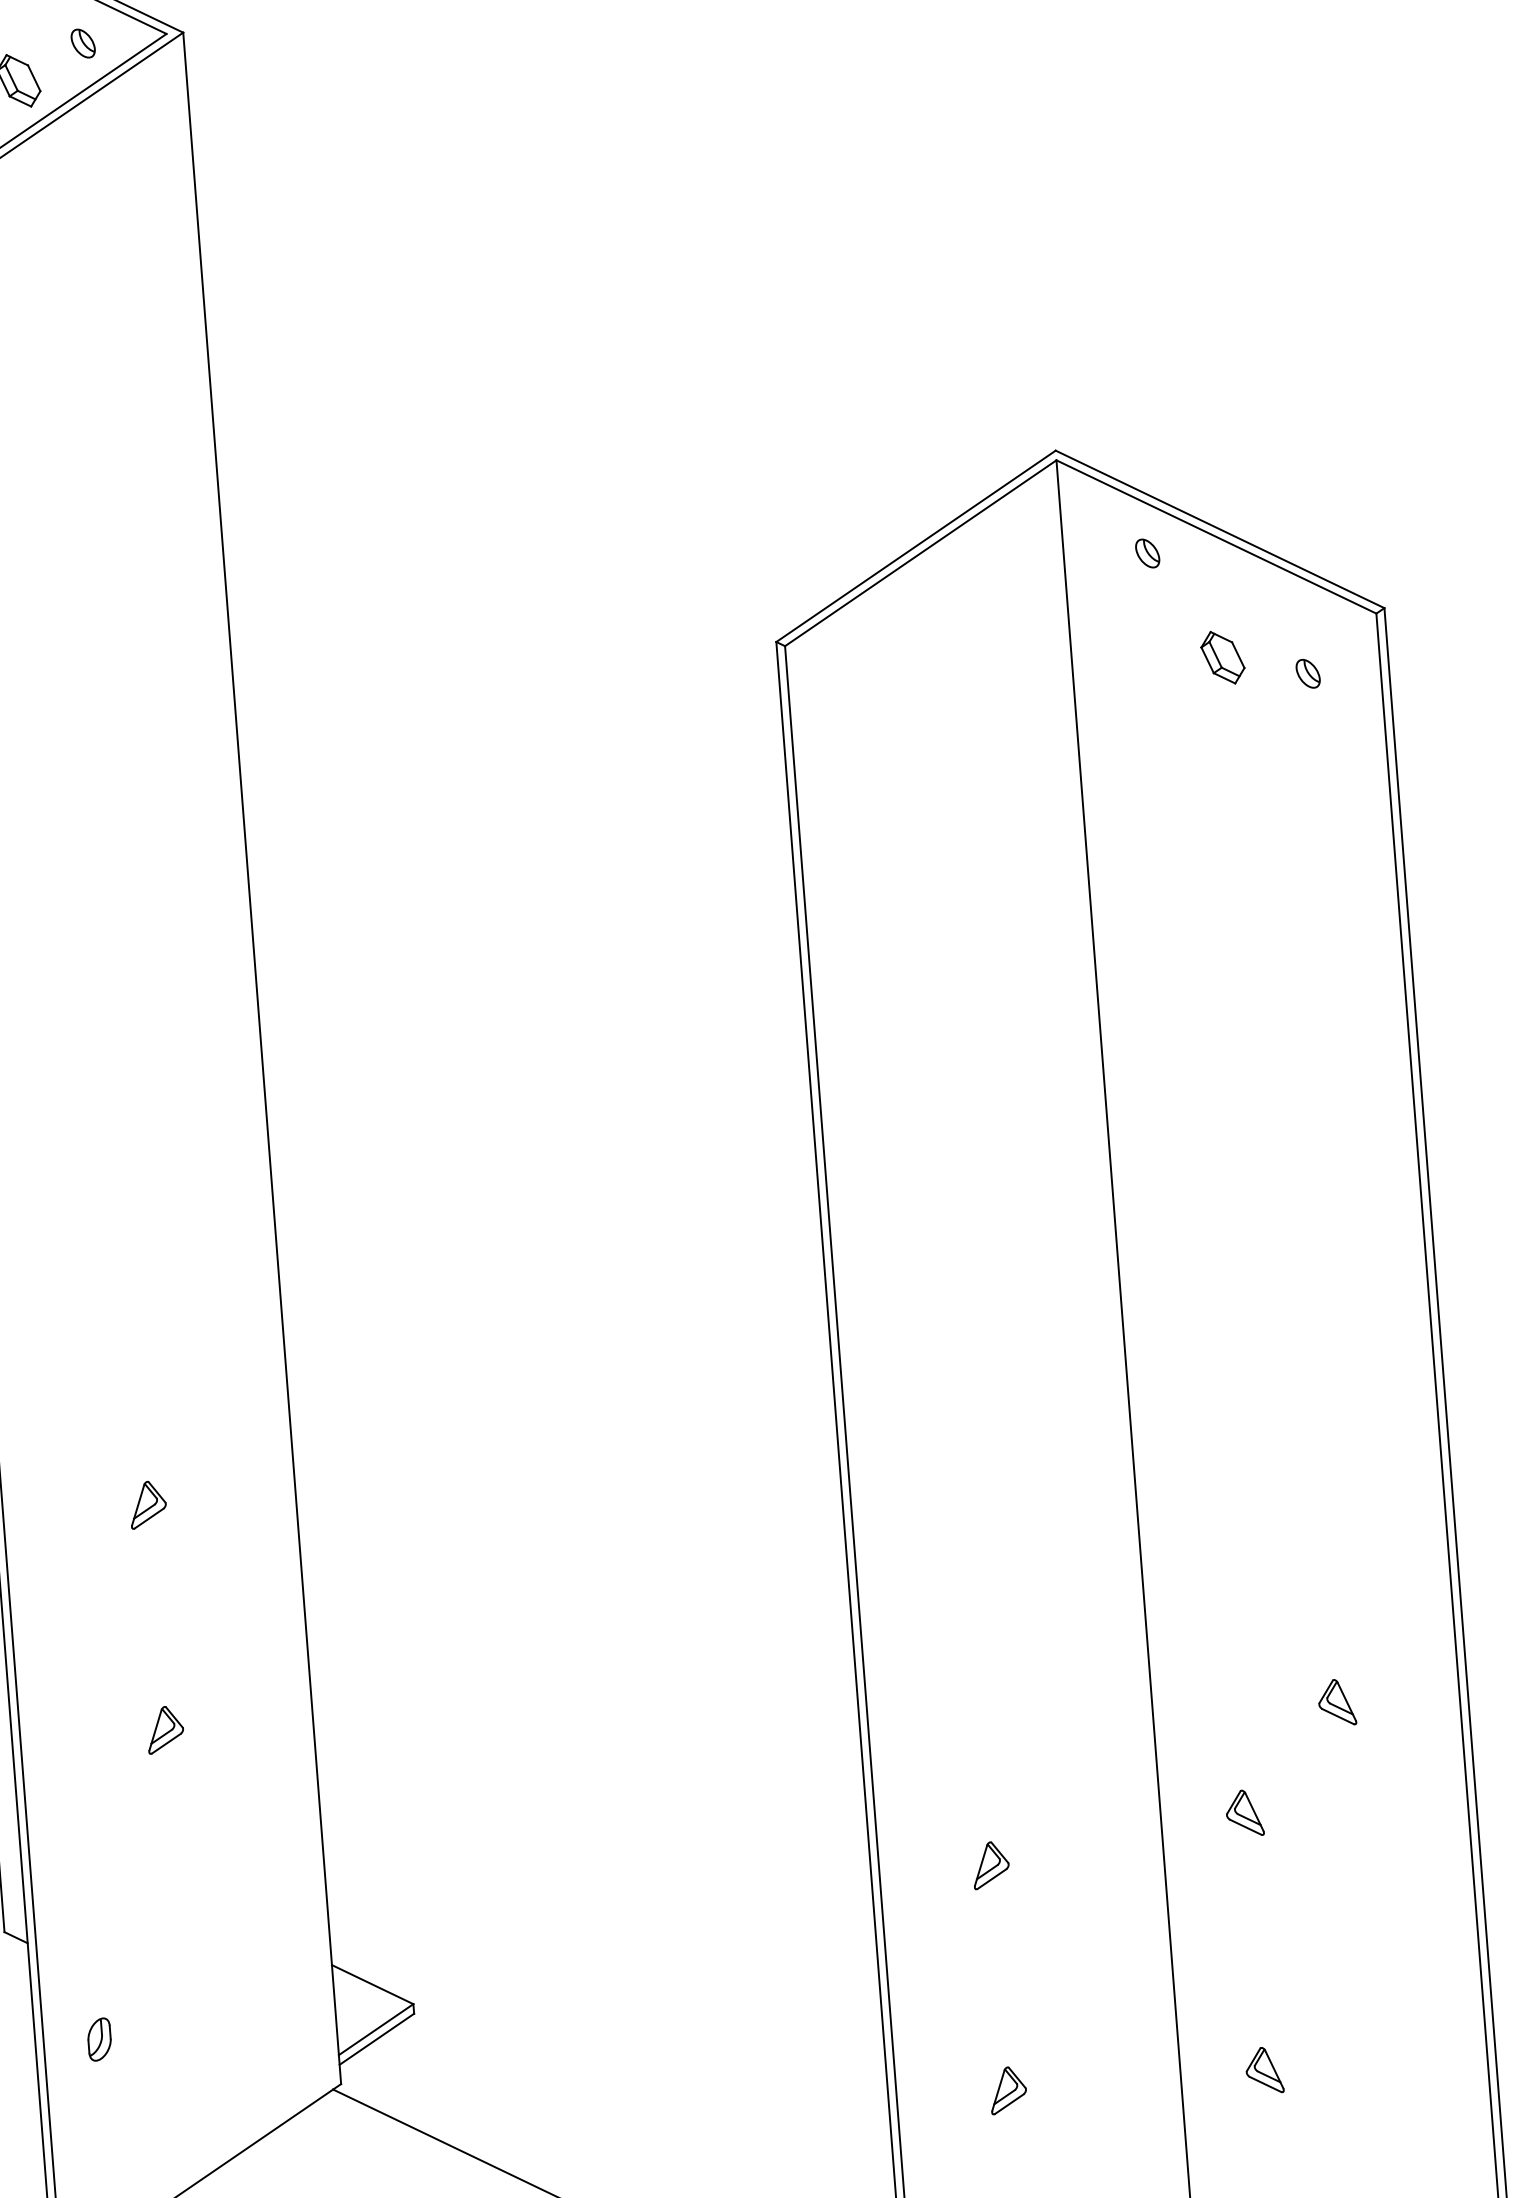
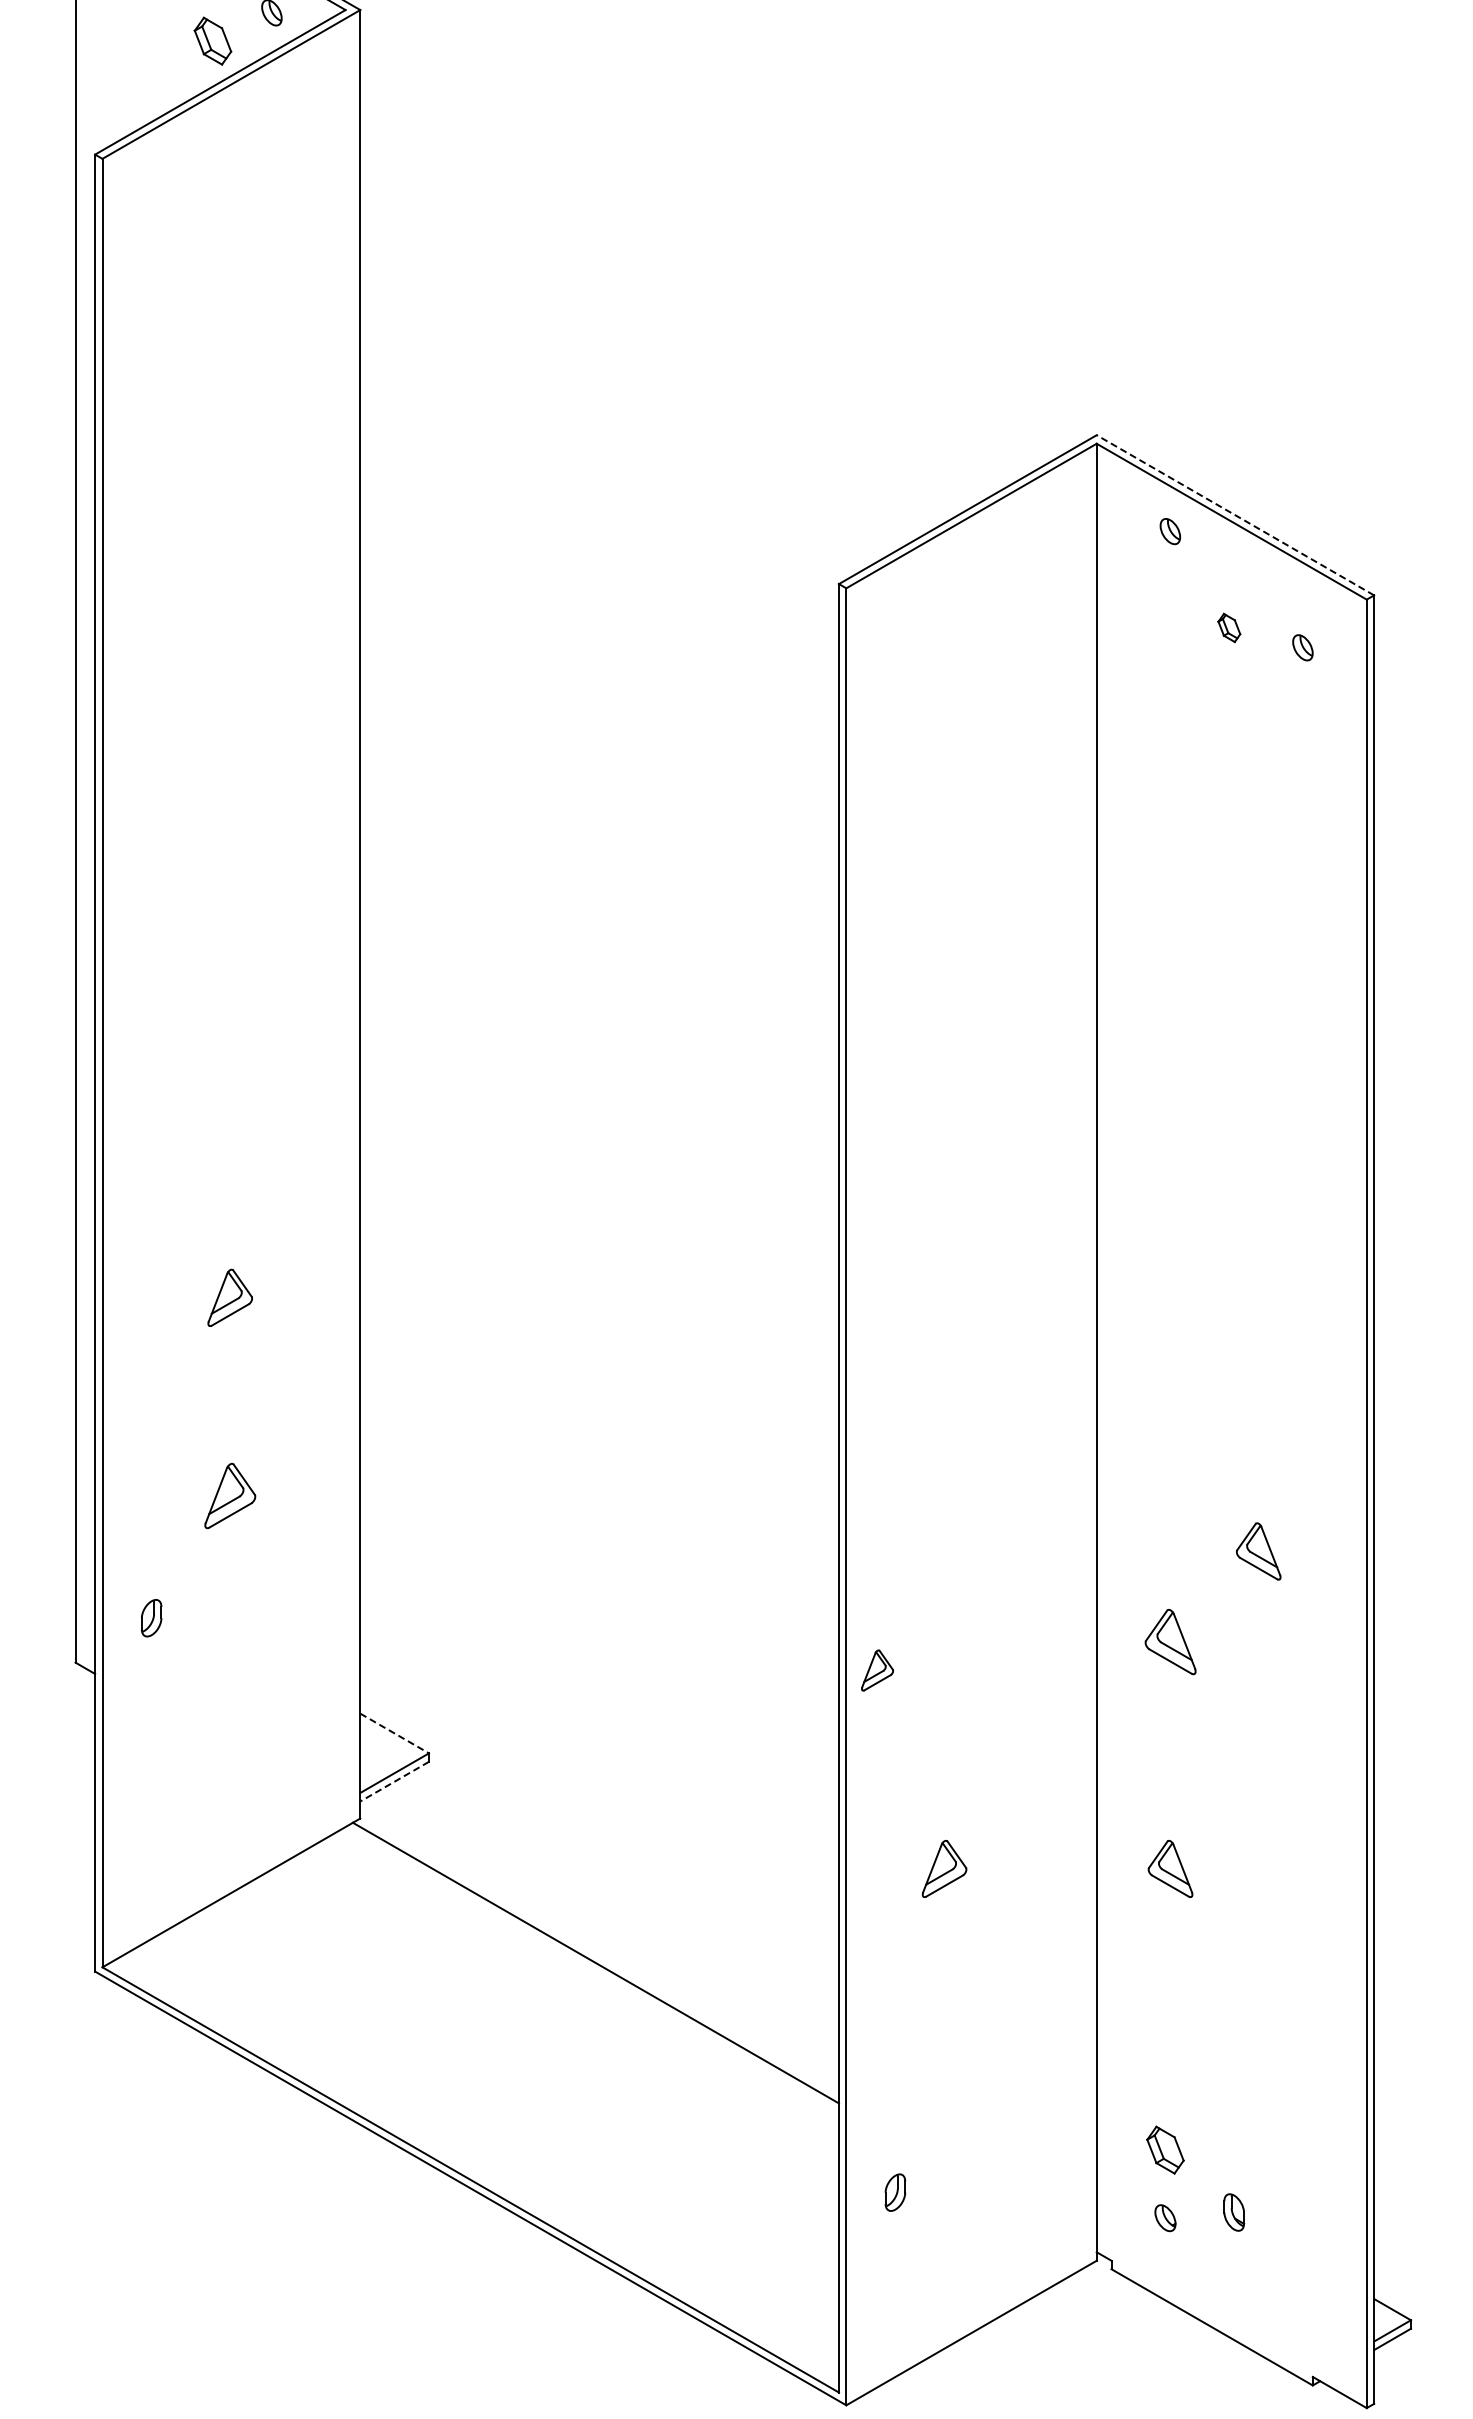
line: (1220, 529) -> (1235, 515), solid -> dashed
part: (1223, 657) -> (1229, 627), size x0.6
part: (147, 1504) -> (229, 1297), size x1.4
part: (1336, 1702) -> (1258, 1551), size x1.4
part: (164, 1730) -> (229, 1496), size x1.6
part: (1243, 1813) -> (1169, 1642), size x1.6
part: (990, 1865) -> (877, 1670), moved
line: (372, 1984) -> (394, 1733), solid -> dashed
part: (99, 2039) -> (151, 1618), moved
line: (376, 2039) -> (394, 1781), solid -> dashed
part: (1263, 2070) -> (1169, 1868), size x1.4
part: (1008, 2089) -> (944, 1868), size x1.4

